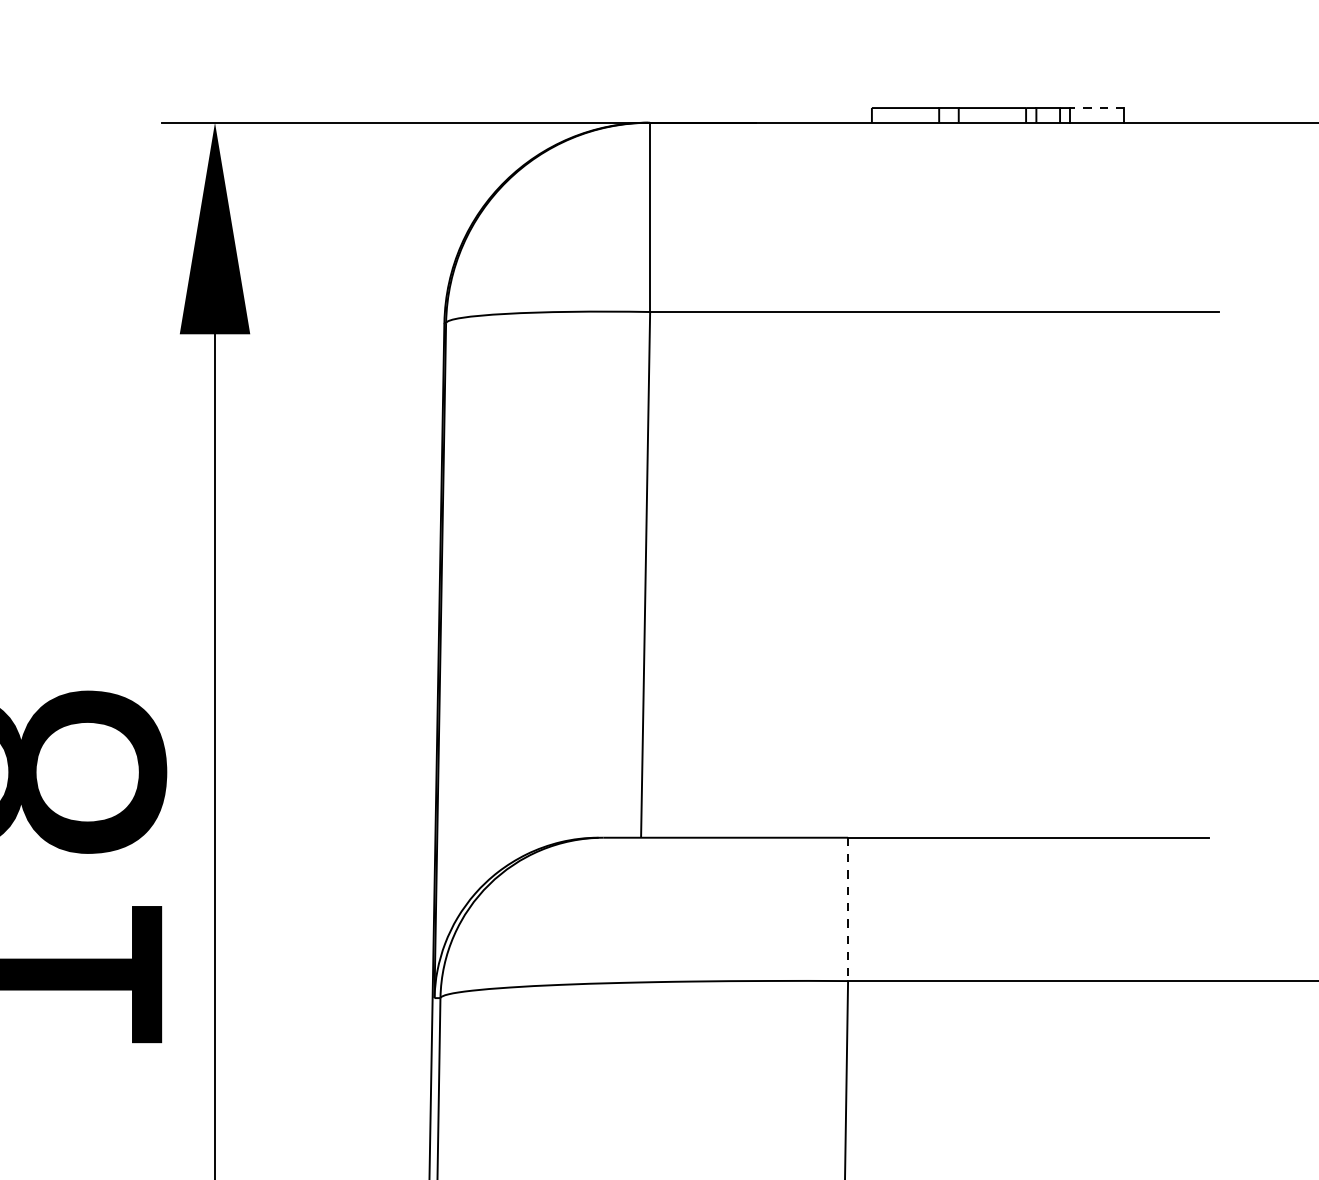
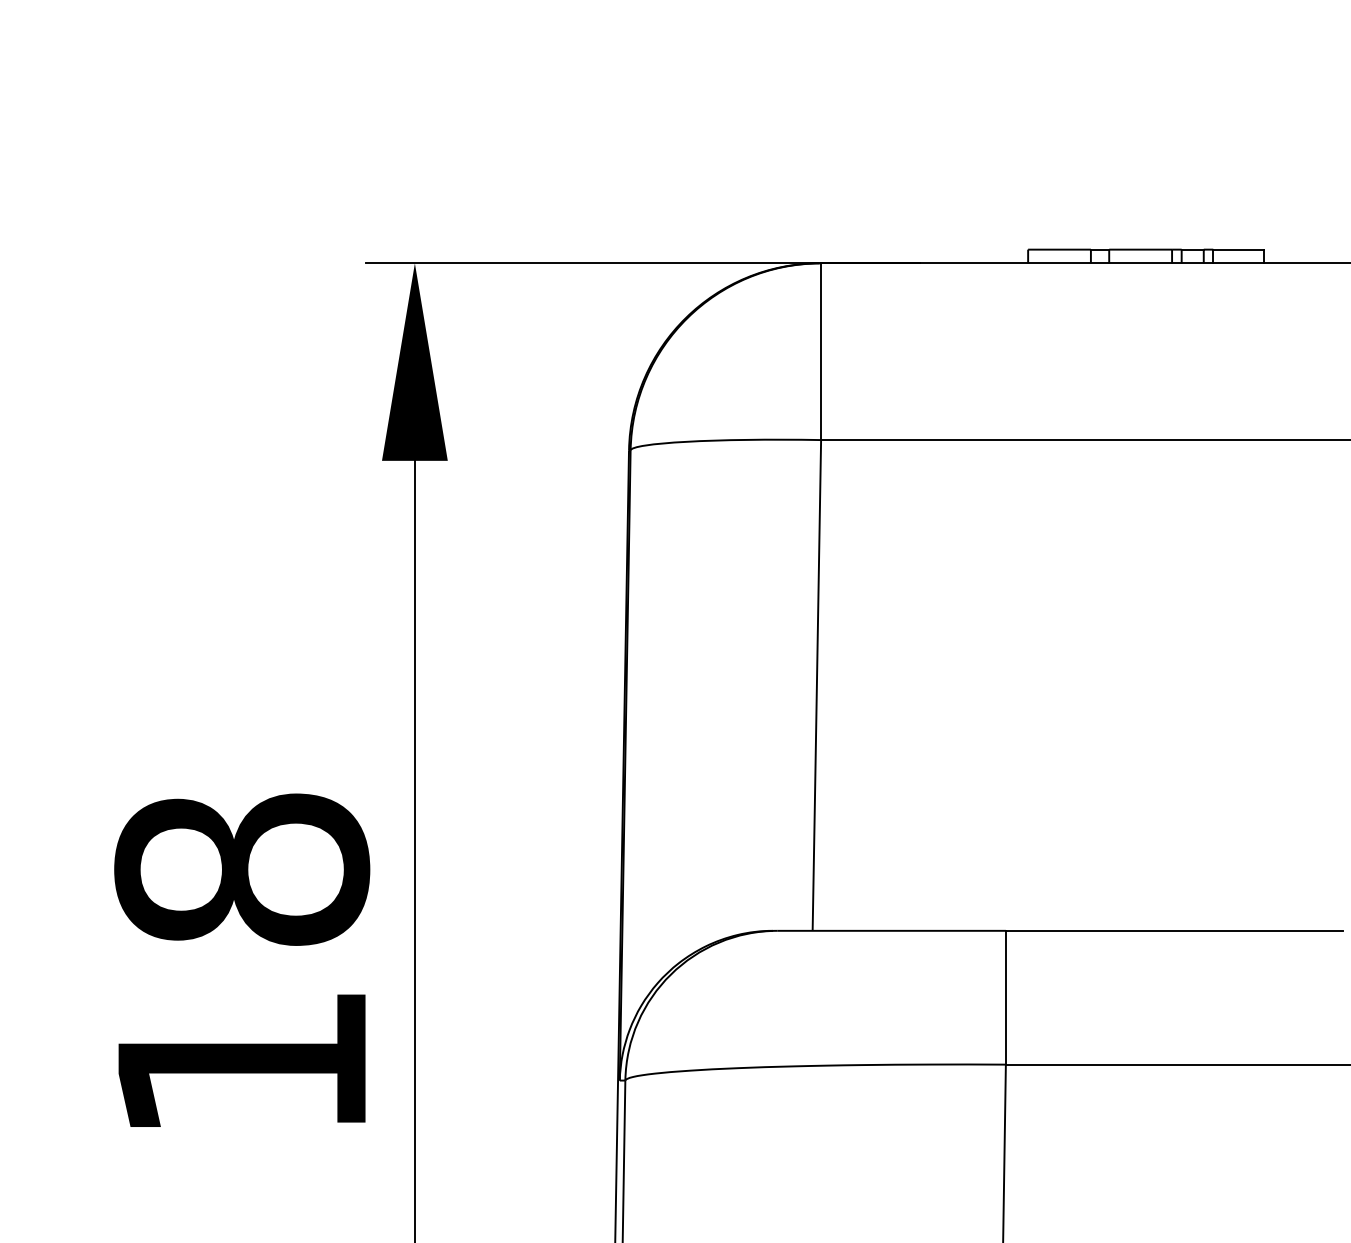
line: (1096, 107) -> (1237, 249), dashed -> solid
line: (847, 909) -> (1005, 997), dashed -> solid

